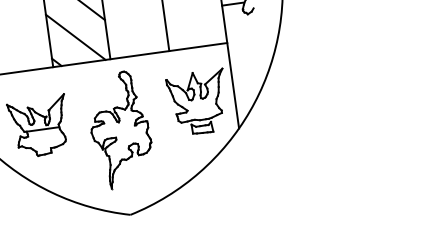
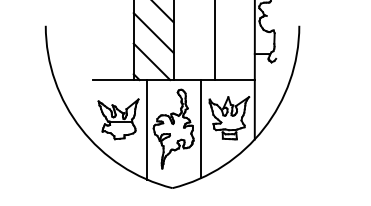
line: (160, 124) -> (201, 129), added
line: (82, 135) -> (147, 129), added

